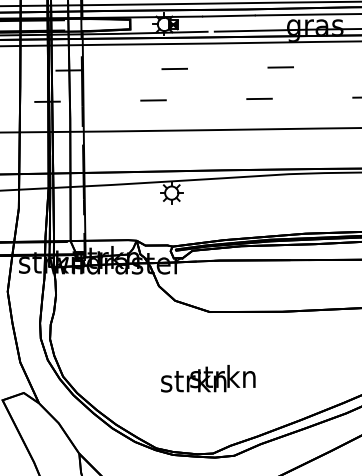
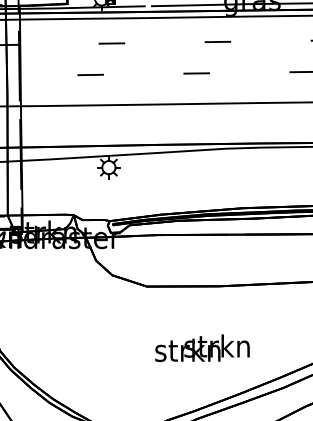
text: (208, 378) -> (202, 348), moved

